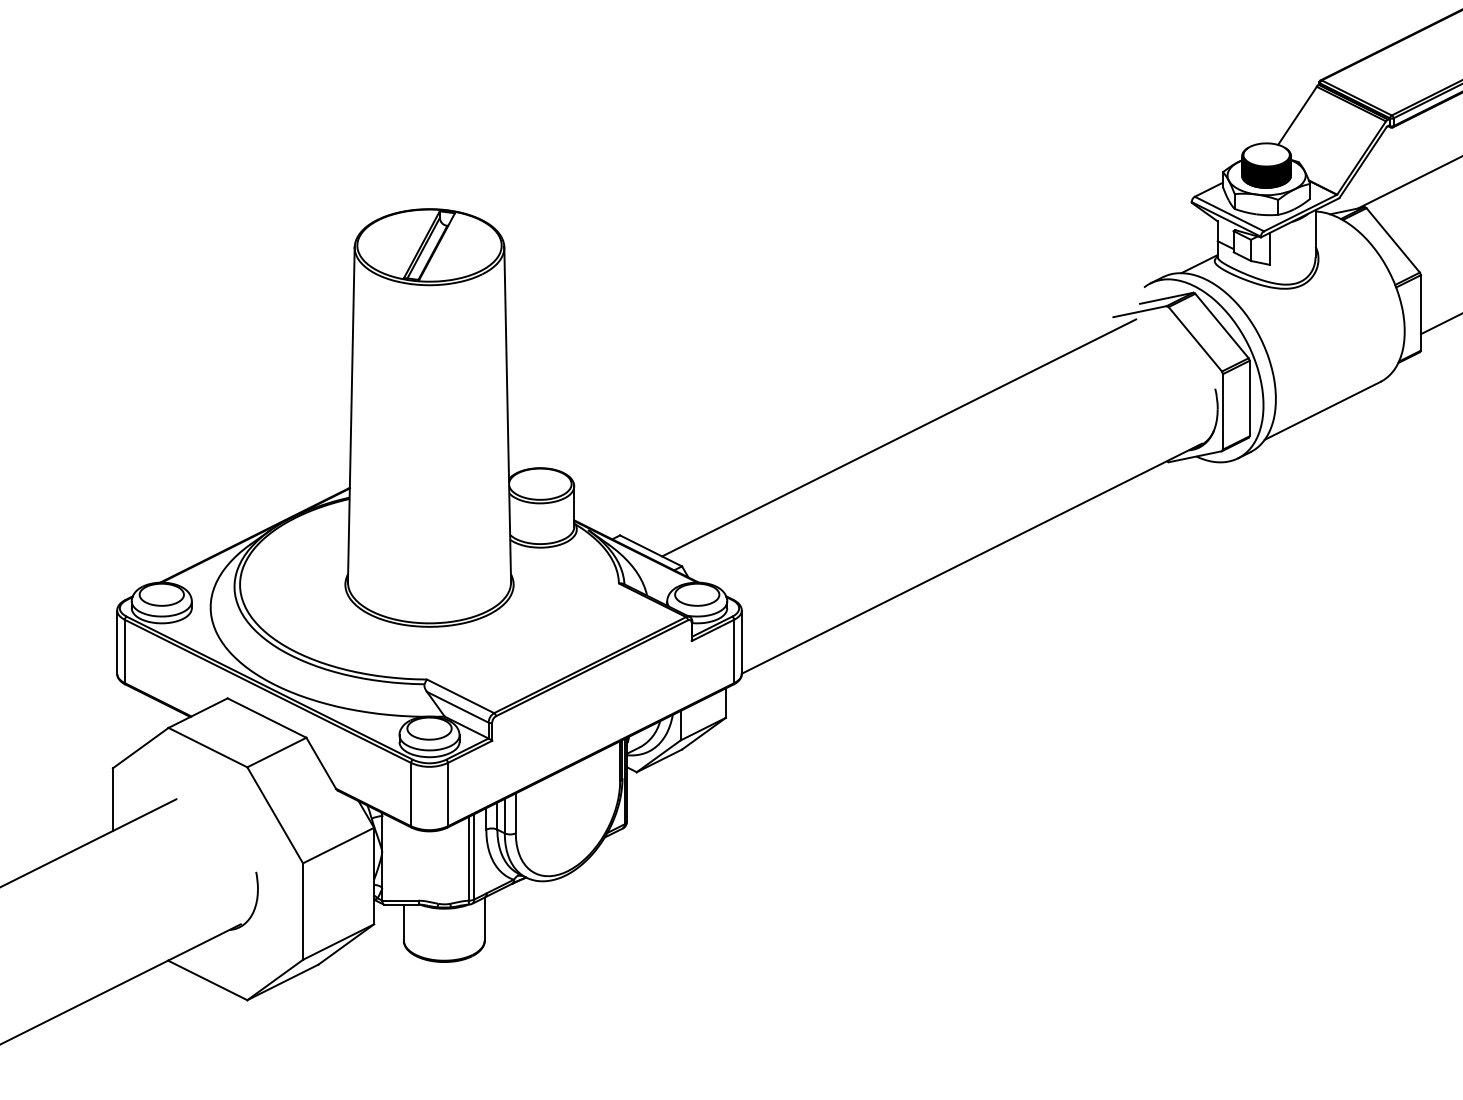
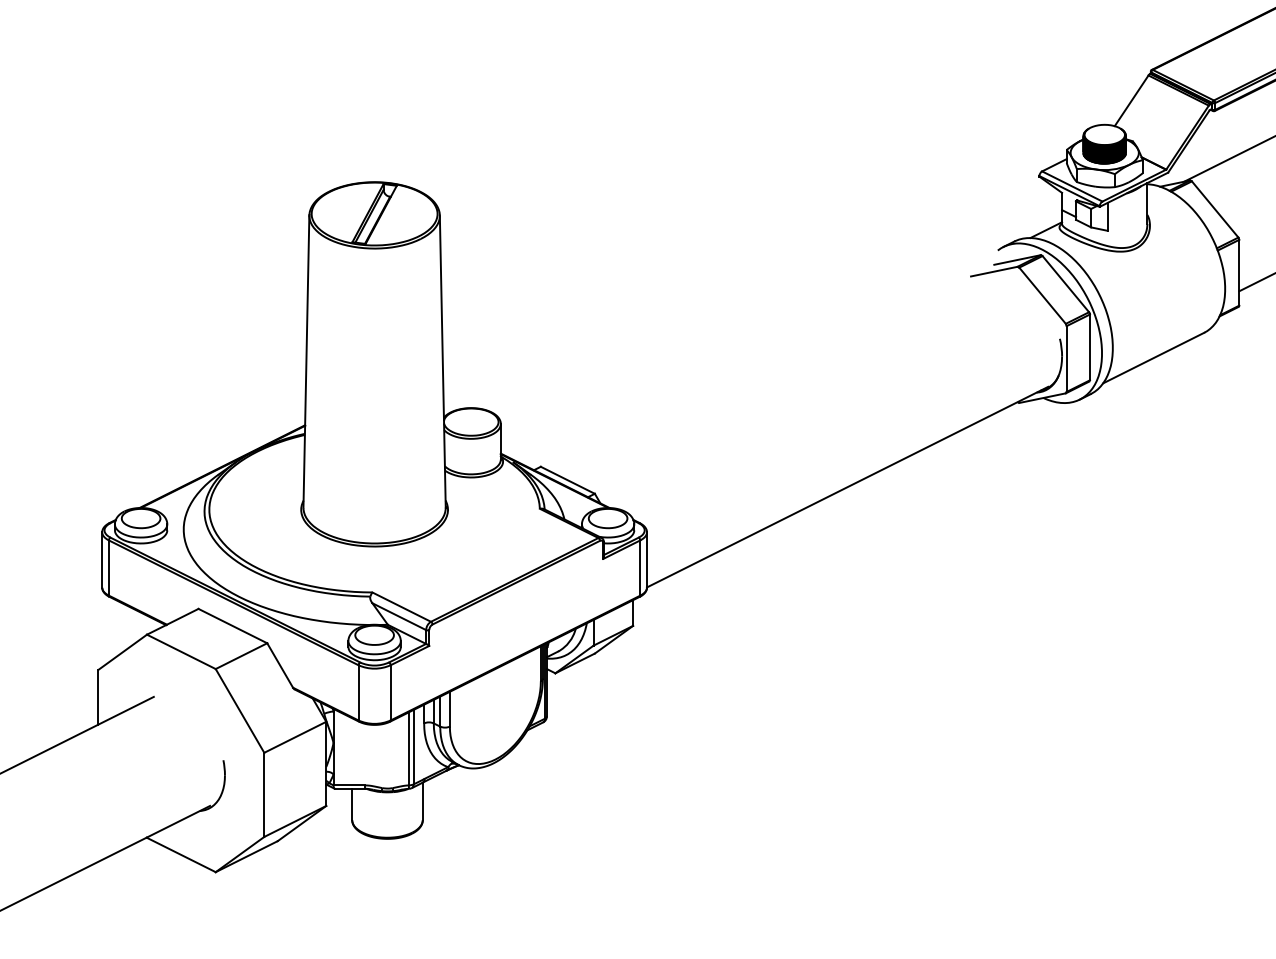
line: (899, 437) -> (784, 381), removed

